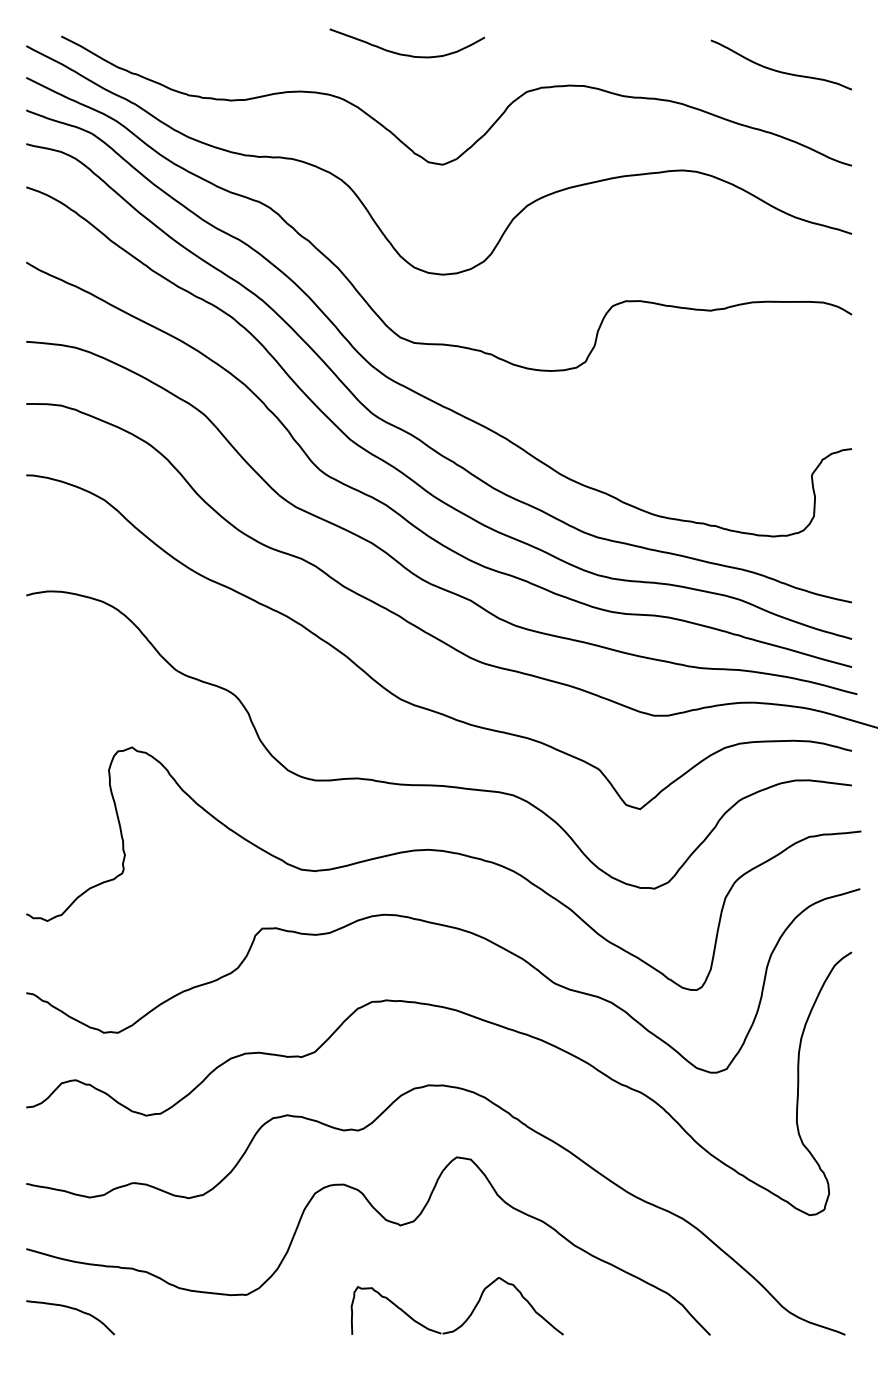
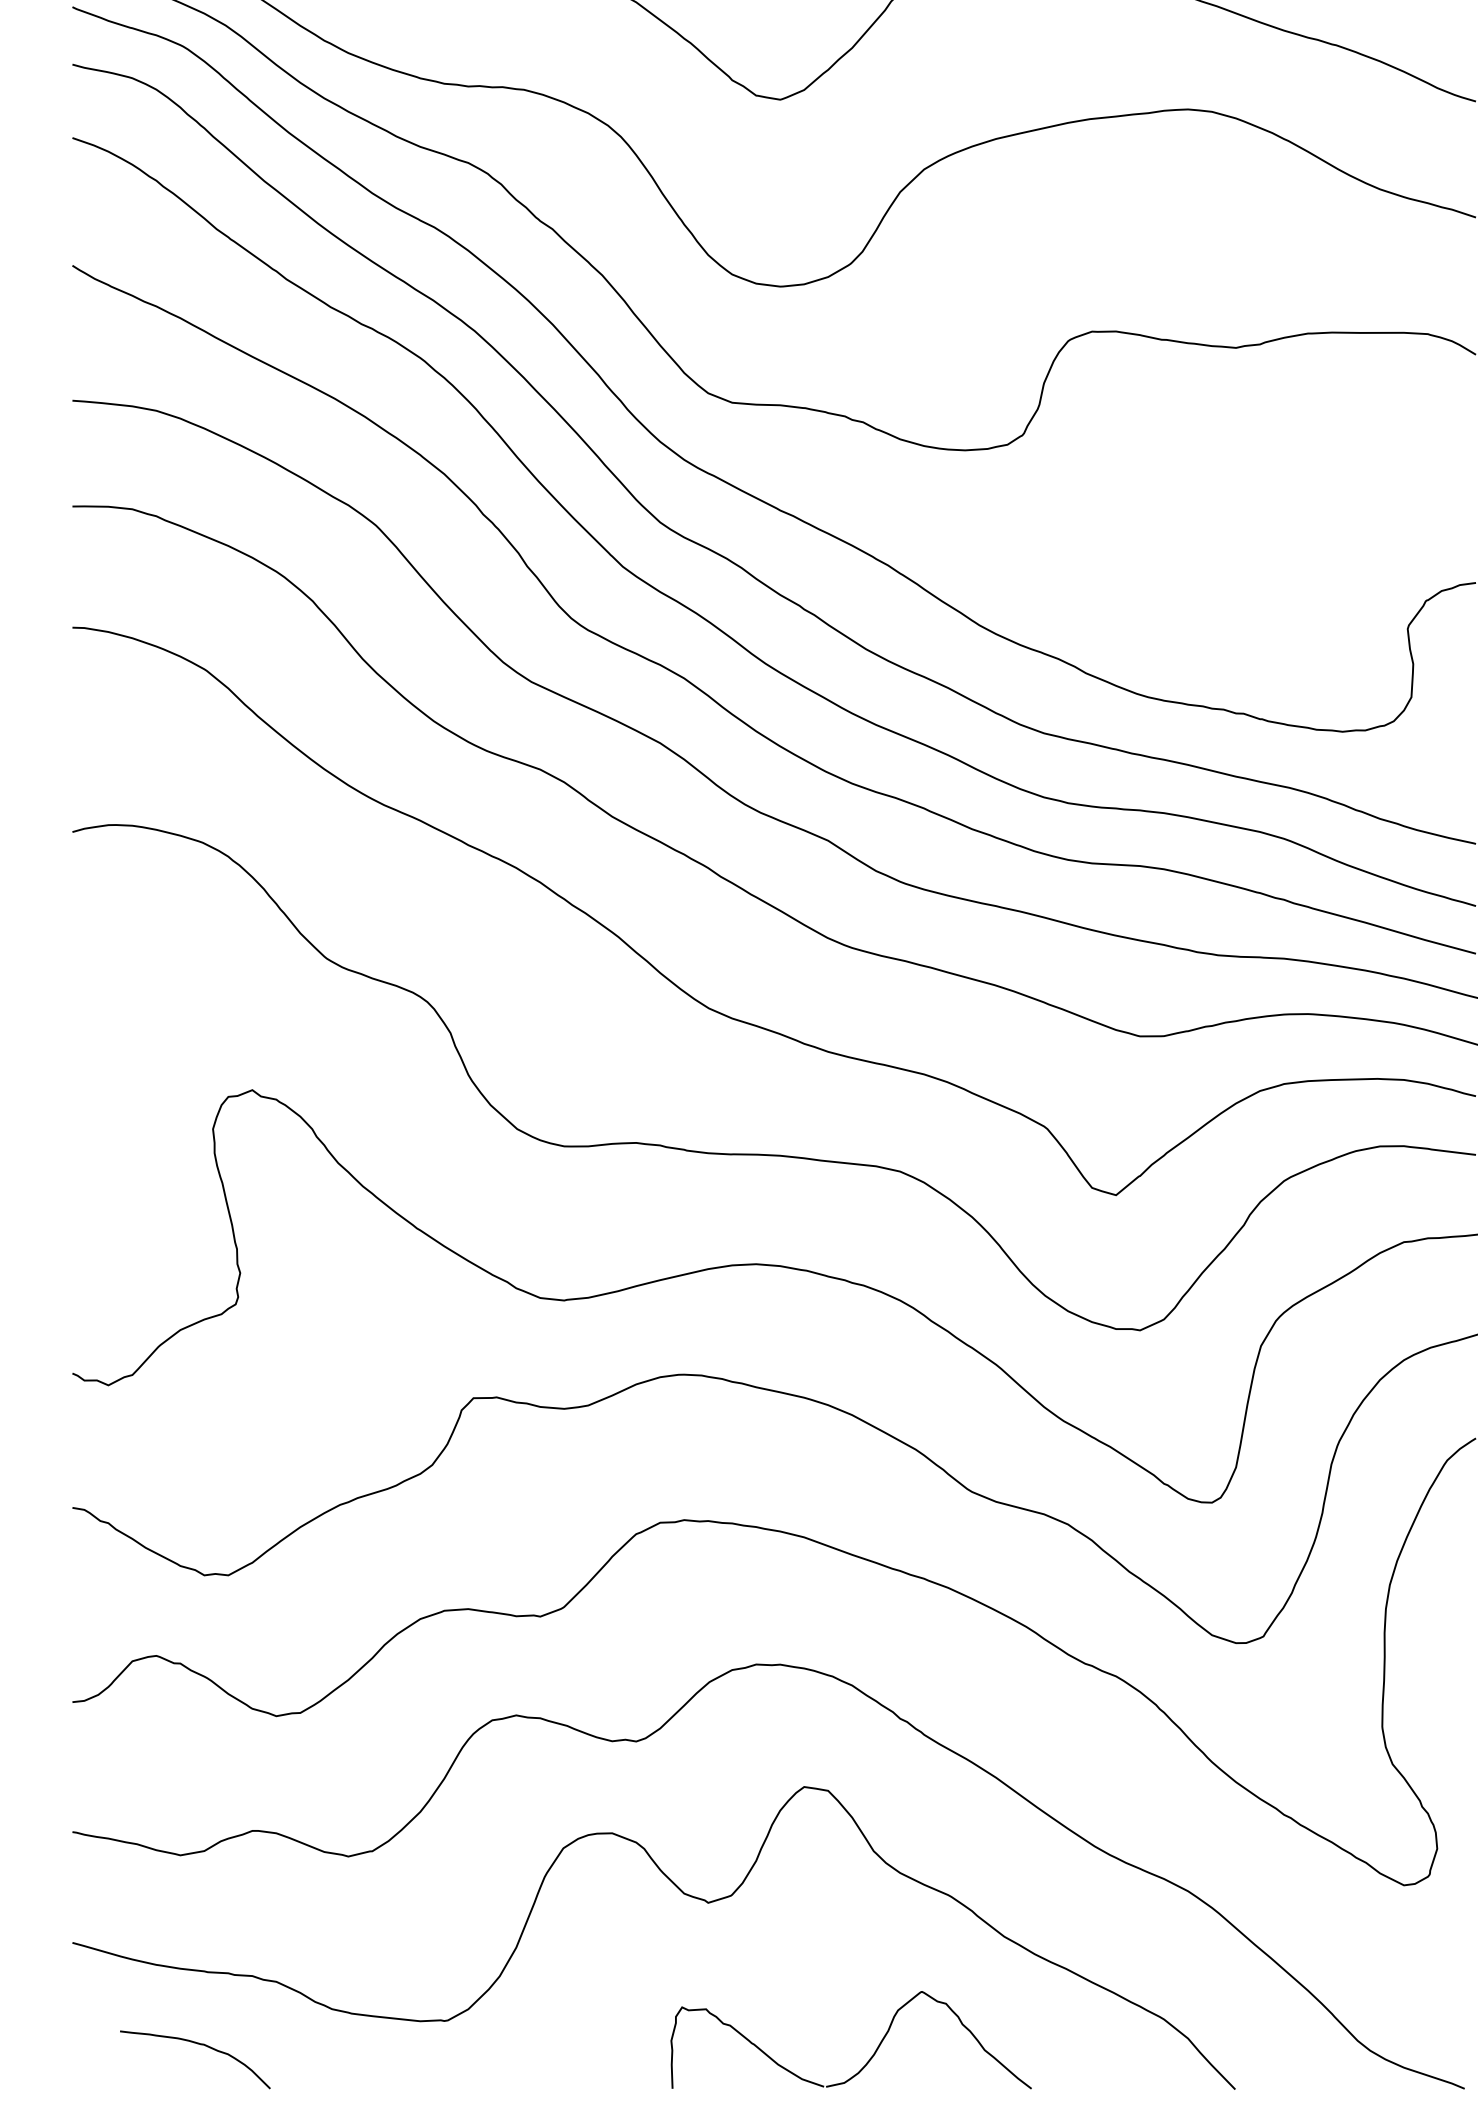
curve: (72, 1309) -> (198, 2045), moved
part: (469, 1314) -> (871, 2054), moved

